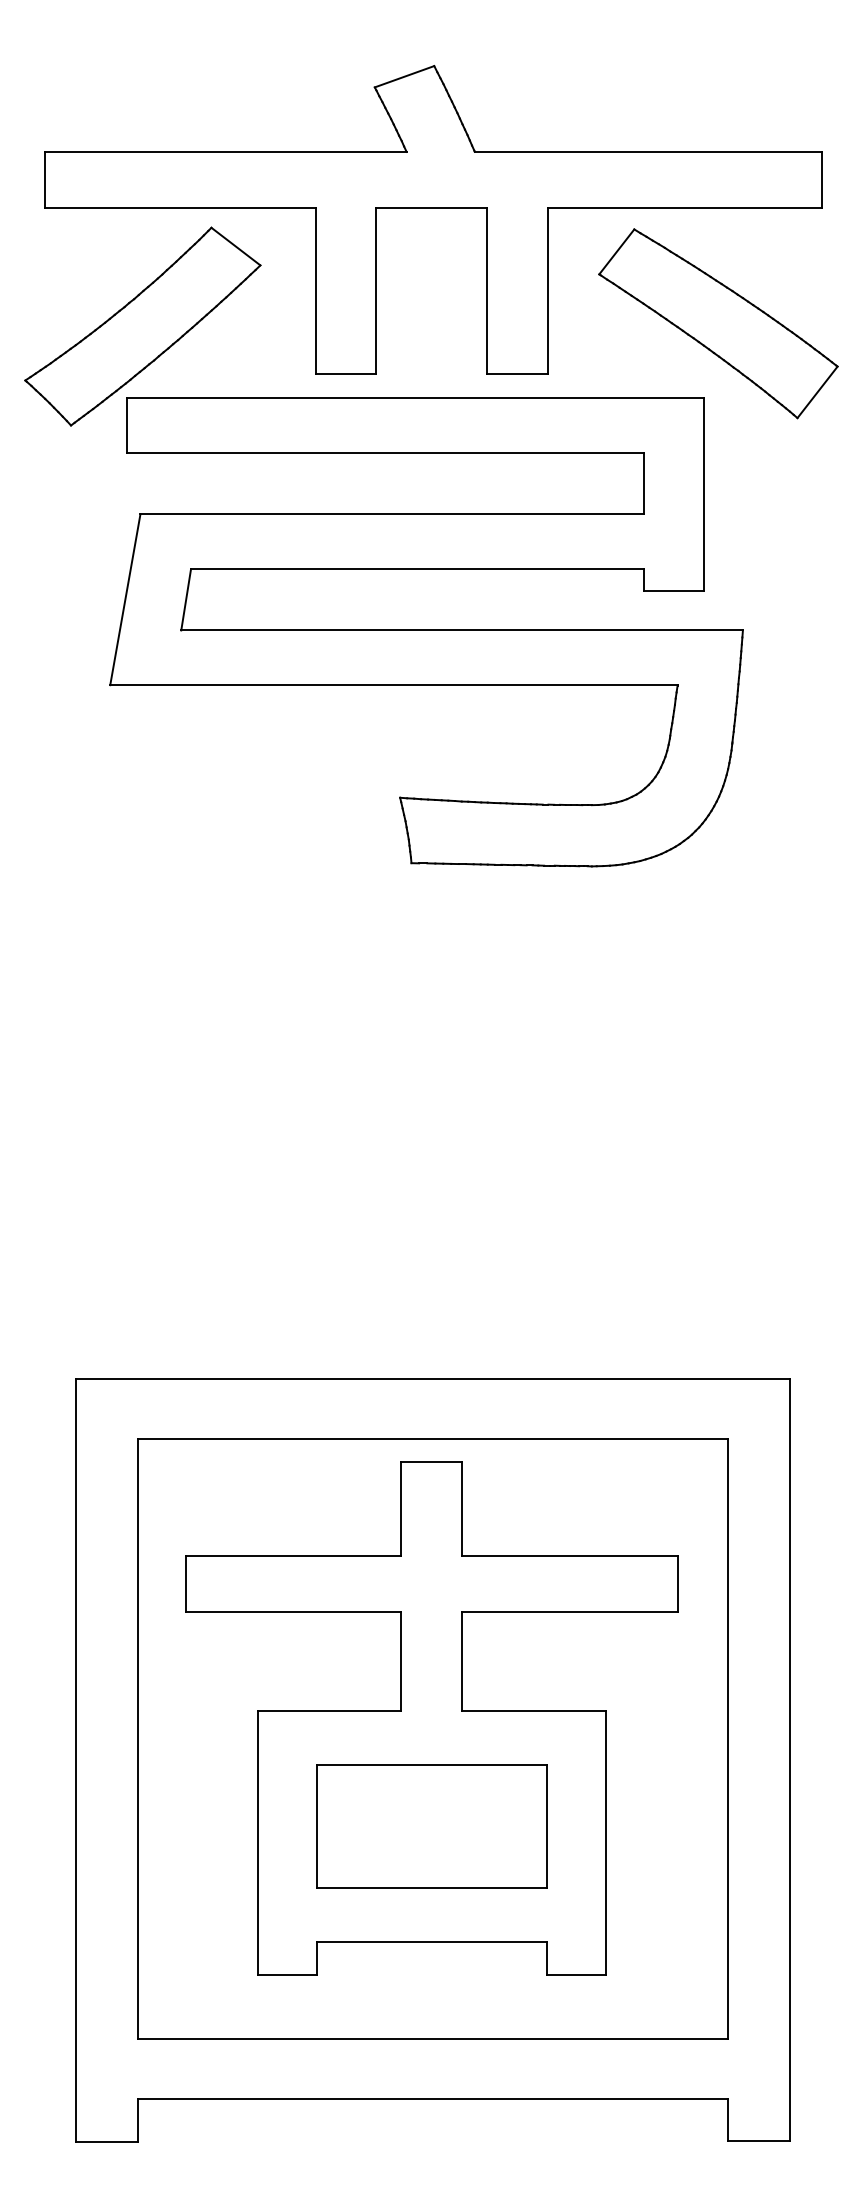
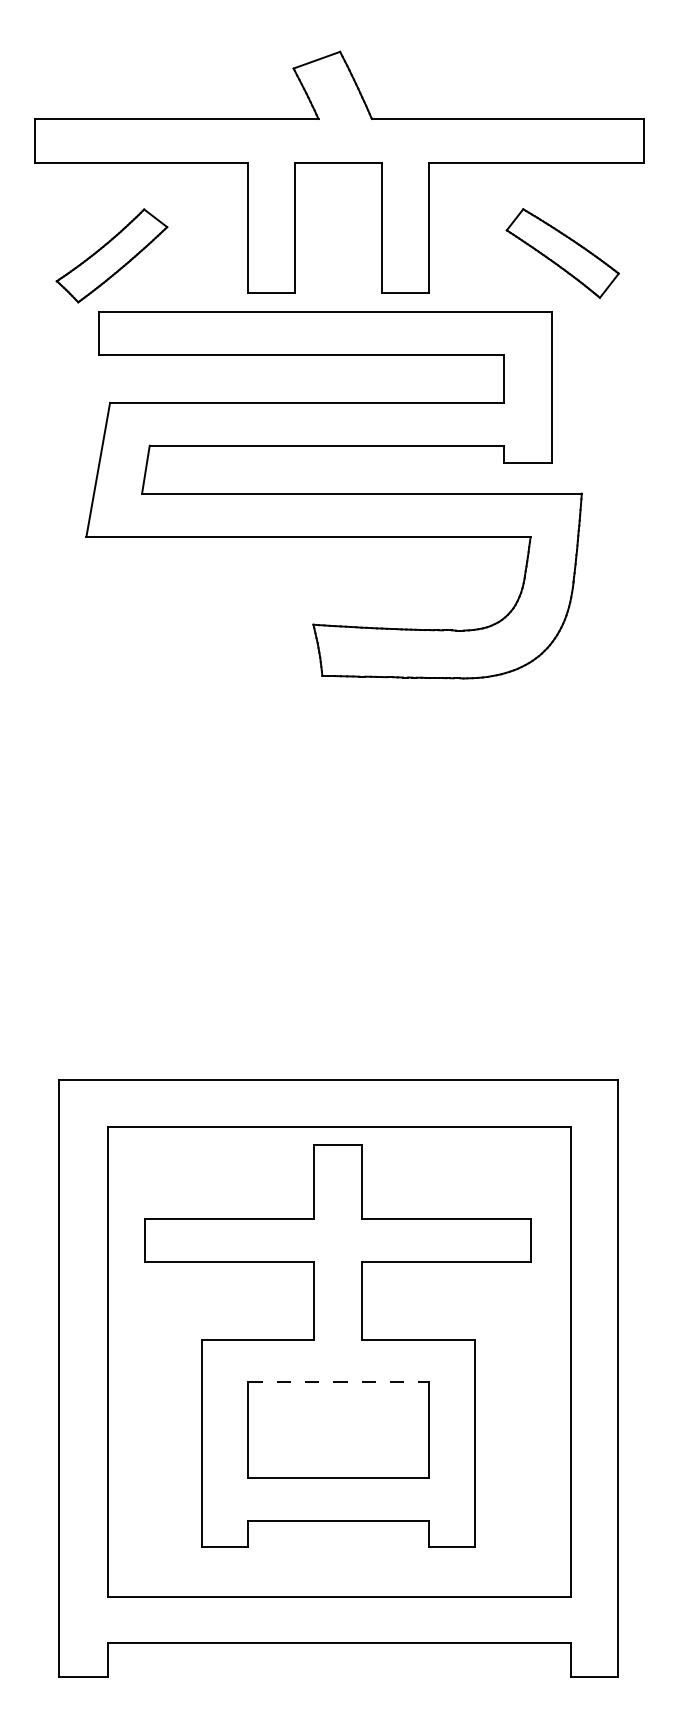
part: (718, 323) -> (562, 253), size x0.6
part: (142, 326) -> (111, 255), size x0.6
line: (433, 1764) -> (339, 1381), solid -> dashed

